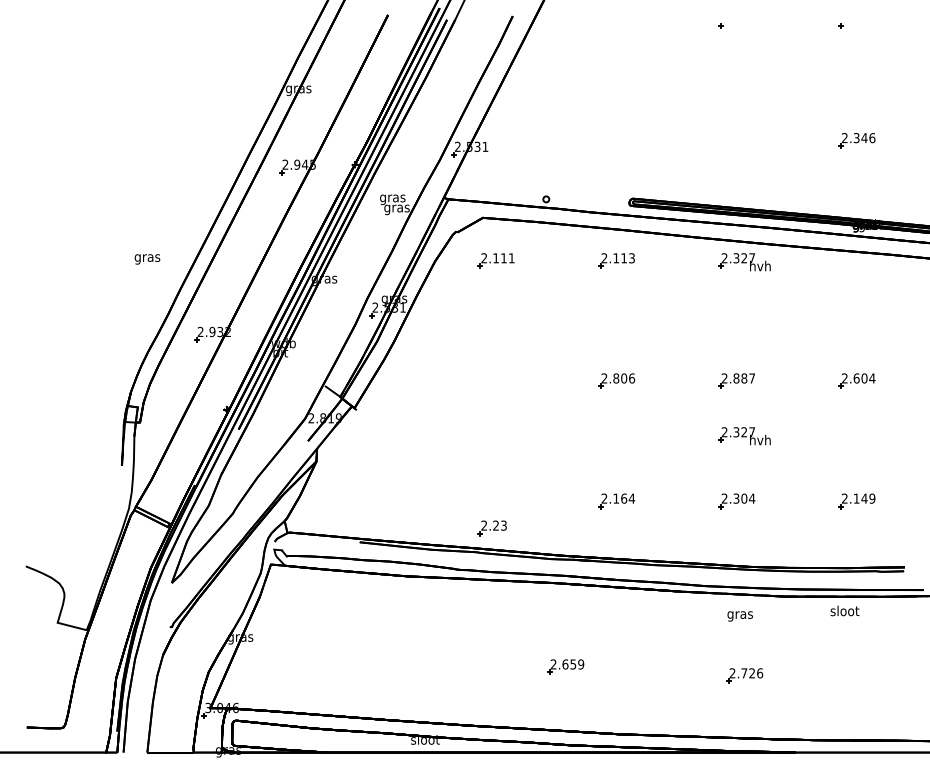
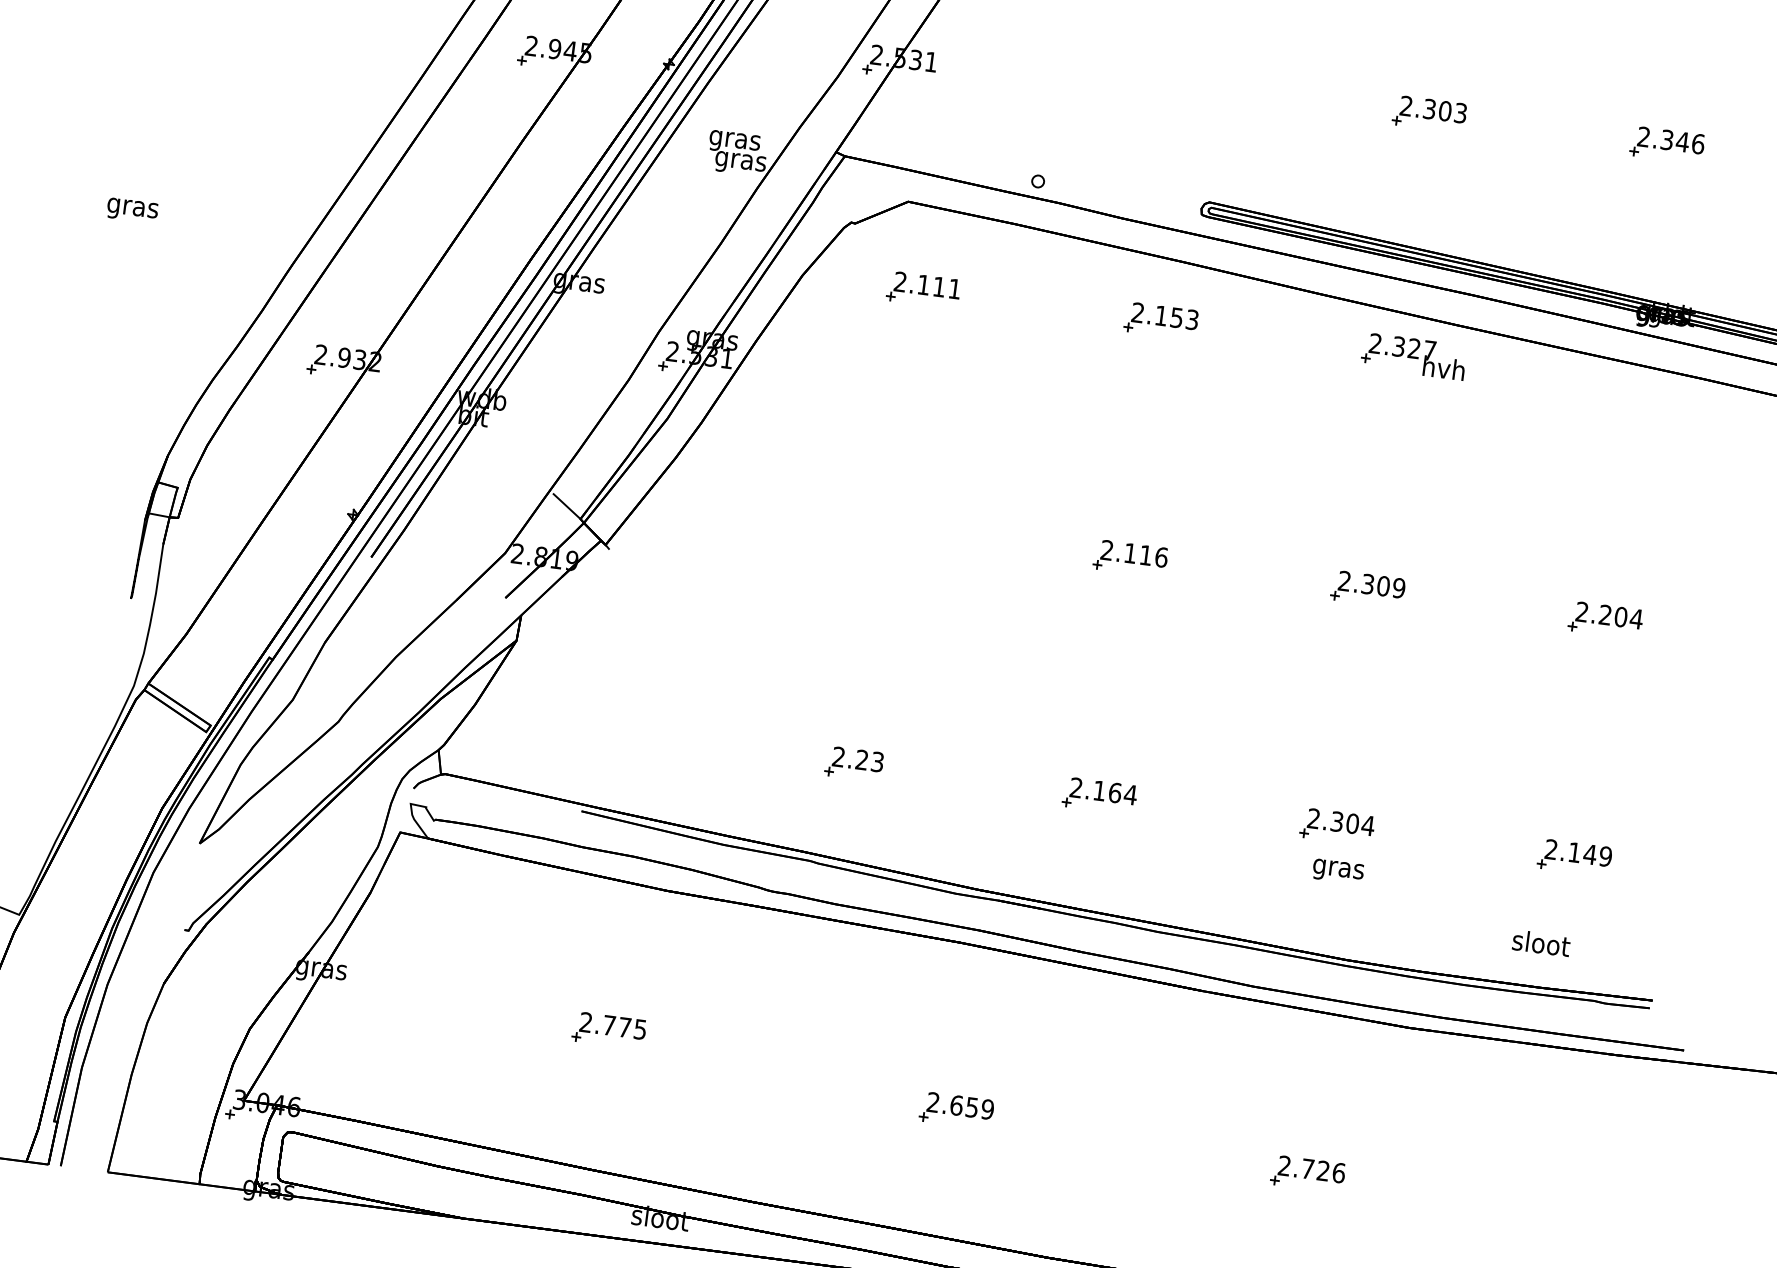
part: (736, 140) -> (1429, 113), added
text: (623, 258) -> (1175, 318), 2.113 -> 2.153
text: (147, 259) -> (132, 210), moved
text: (620, 378) -> (1138, 554), 2.806 -> 2.116
text: (744, 378) -> (1383, 586), 2.887 -> 2.309
text: (856, 378) -> (1605, 615), 2.604 -> 2.204
part: (744, 436) -> (1368, 700), removed
part: (491, 528) -> (852, 764), moved
text: (844, 610) -> (1540, 942), moved
text: (739, 616) -> (1336, 871), moved
part: (387, 649) -> (608, 1030), added

